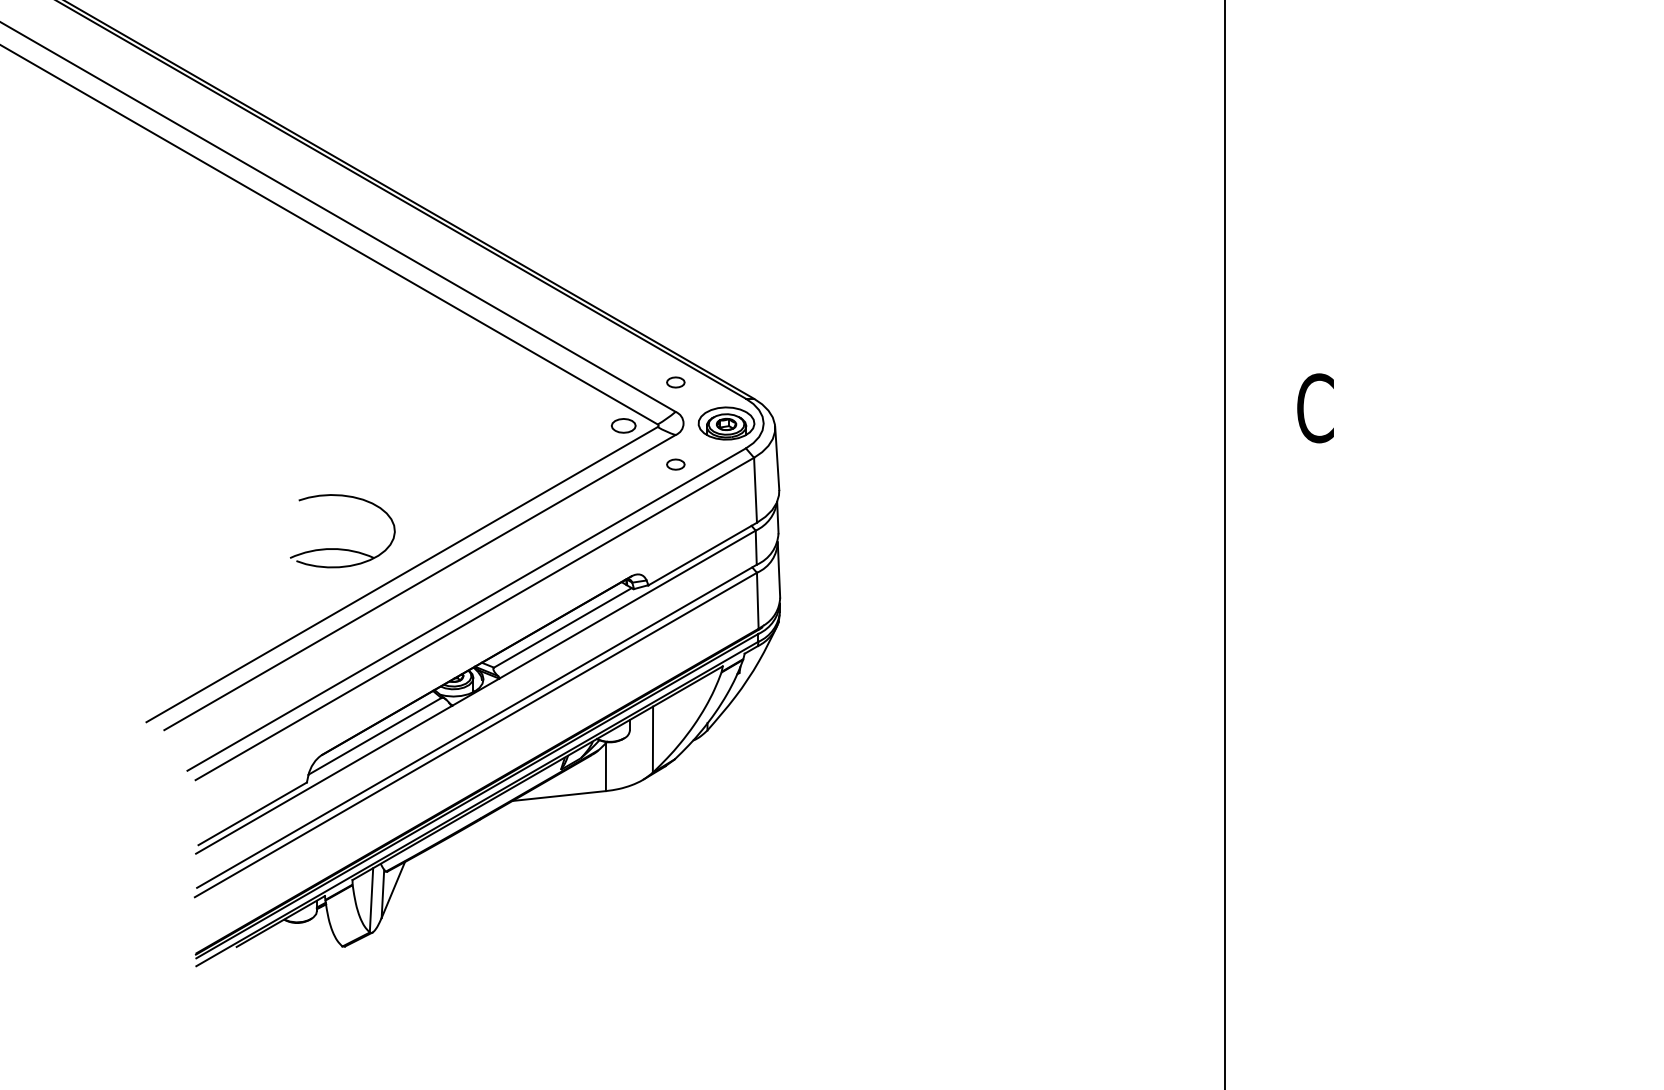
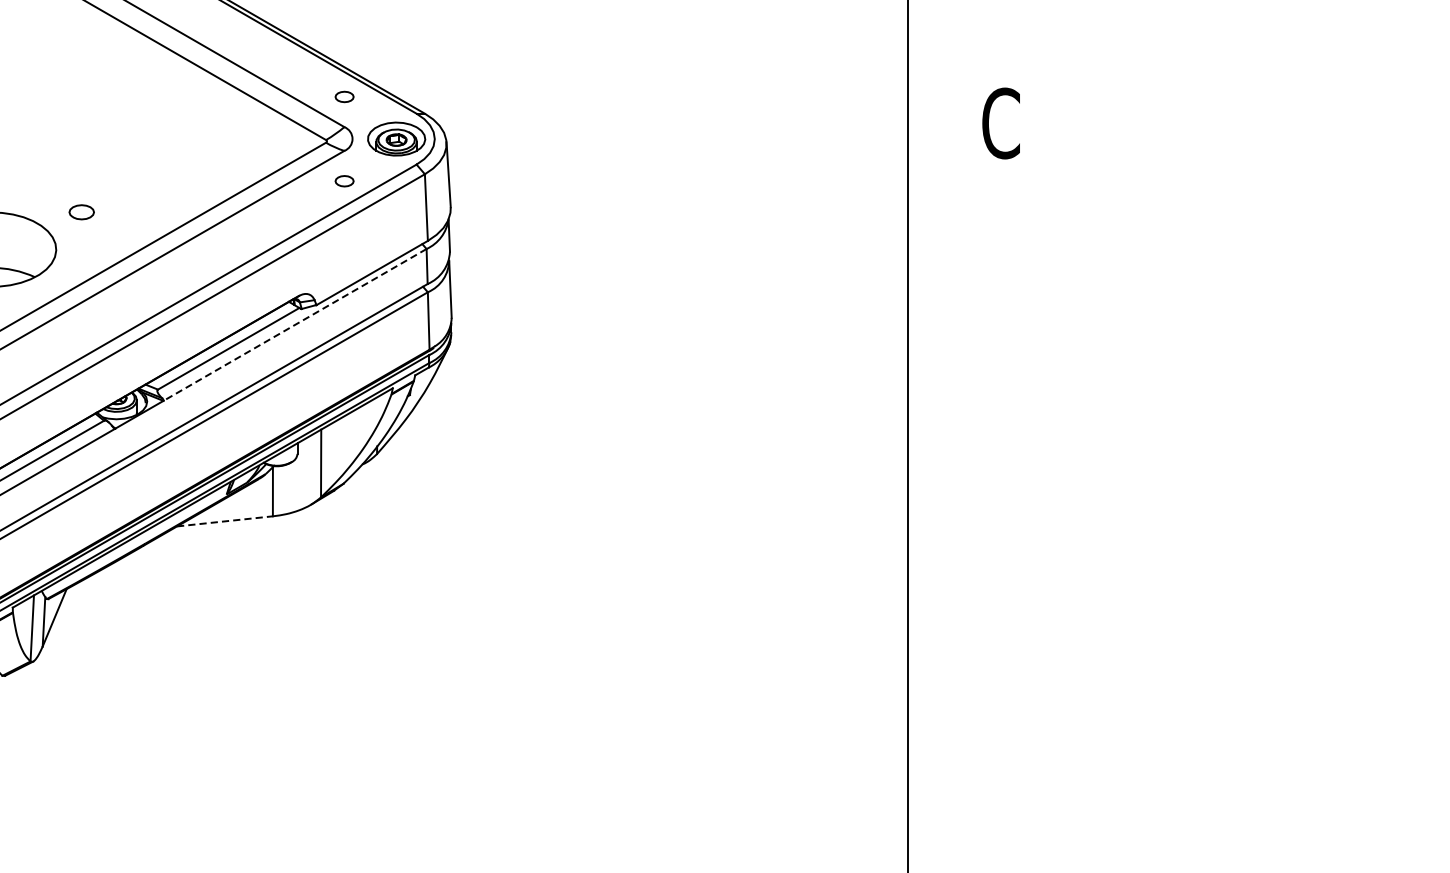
part: (623, 425) -> (81, 211), moved
line: (627, 604) -> (295, 324), solid -> dashed
line: (559, 796) -> (225, 521), solid -> dashed

